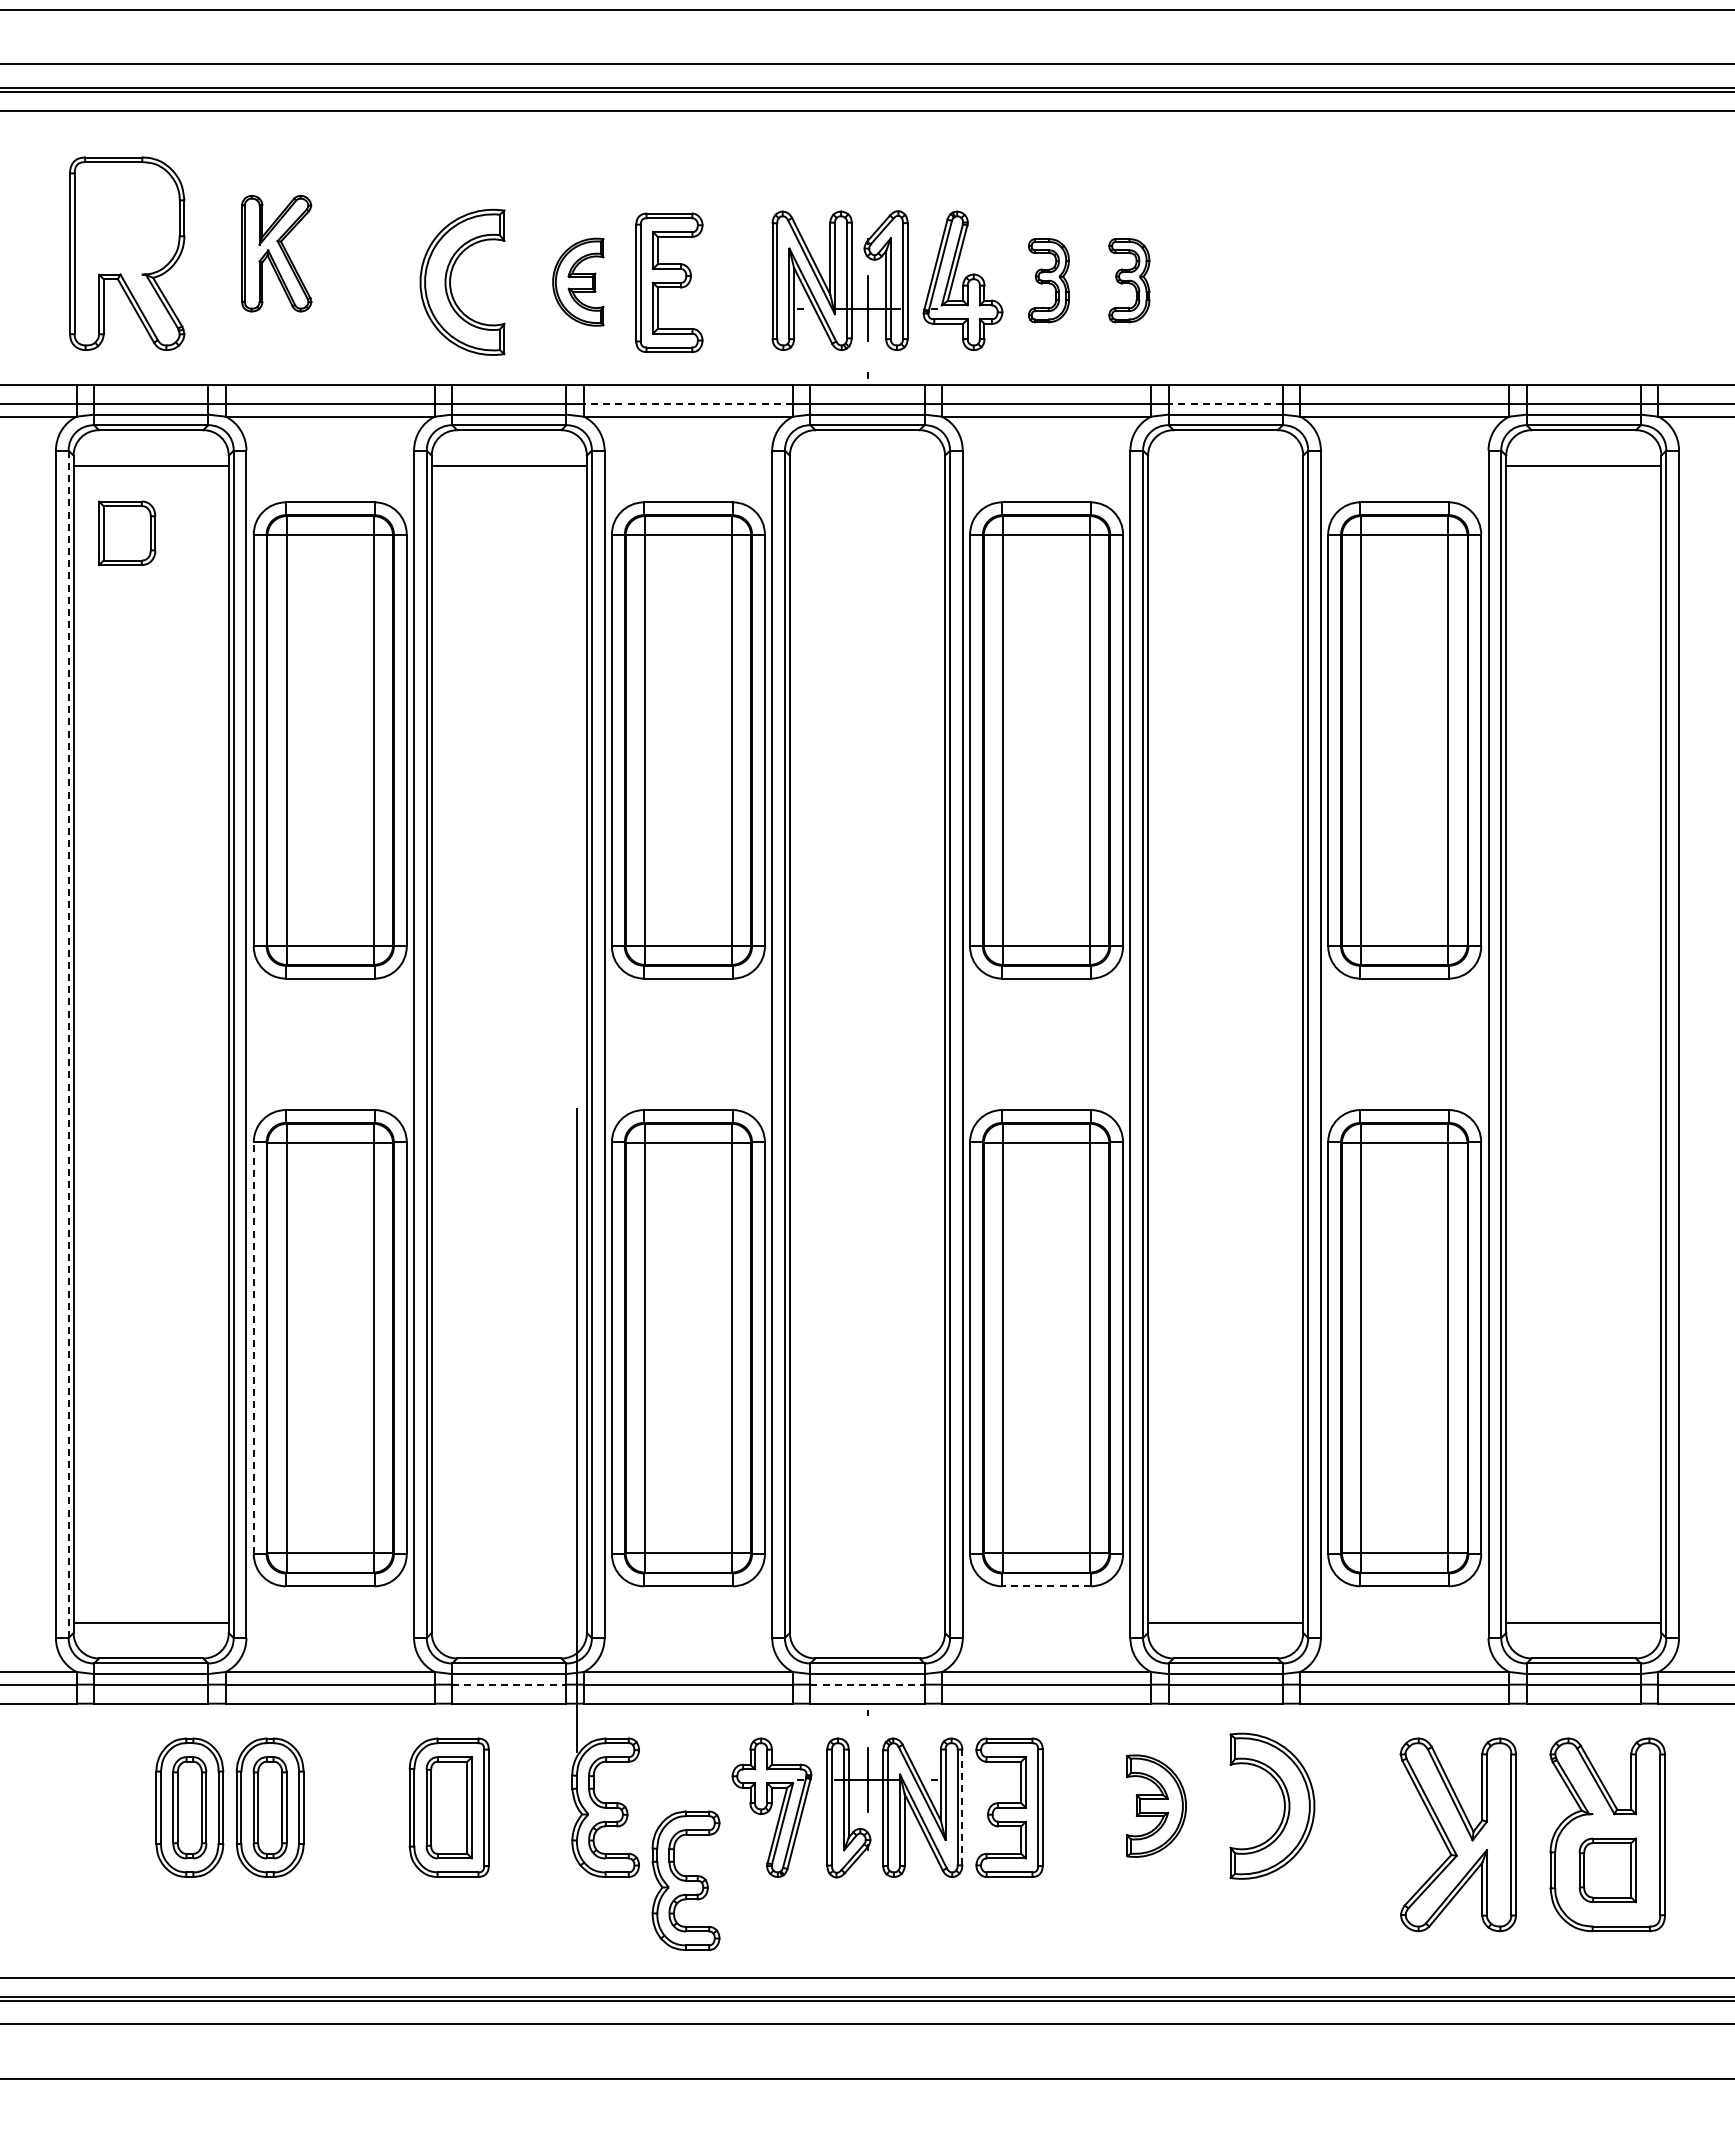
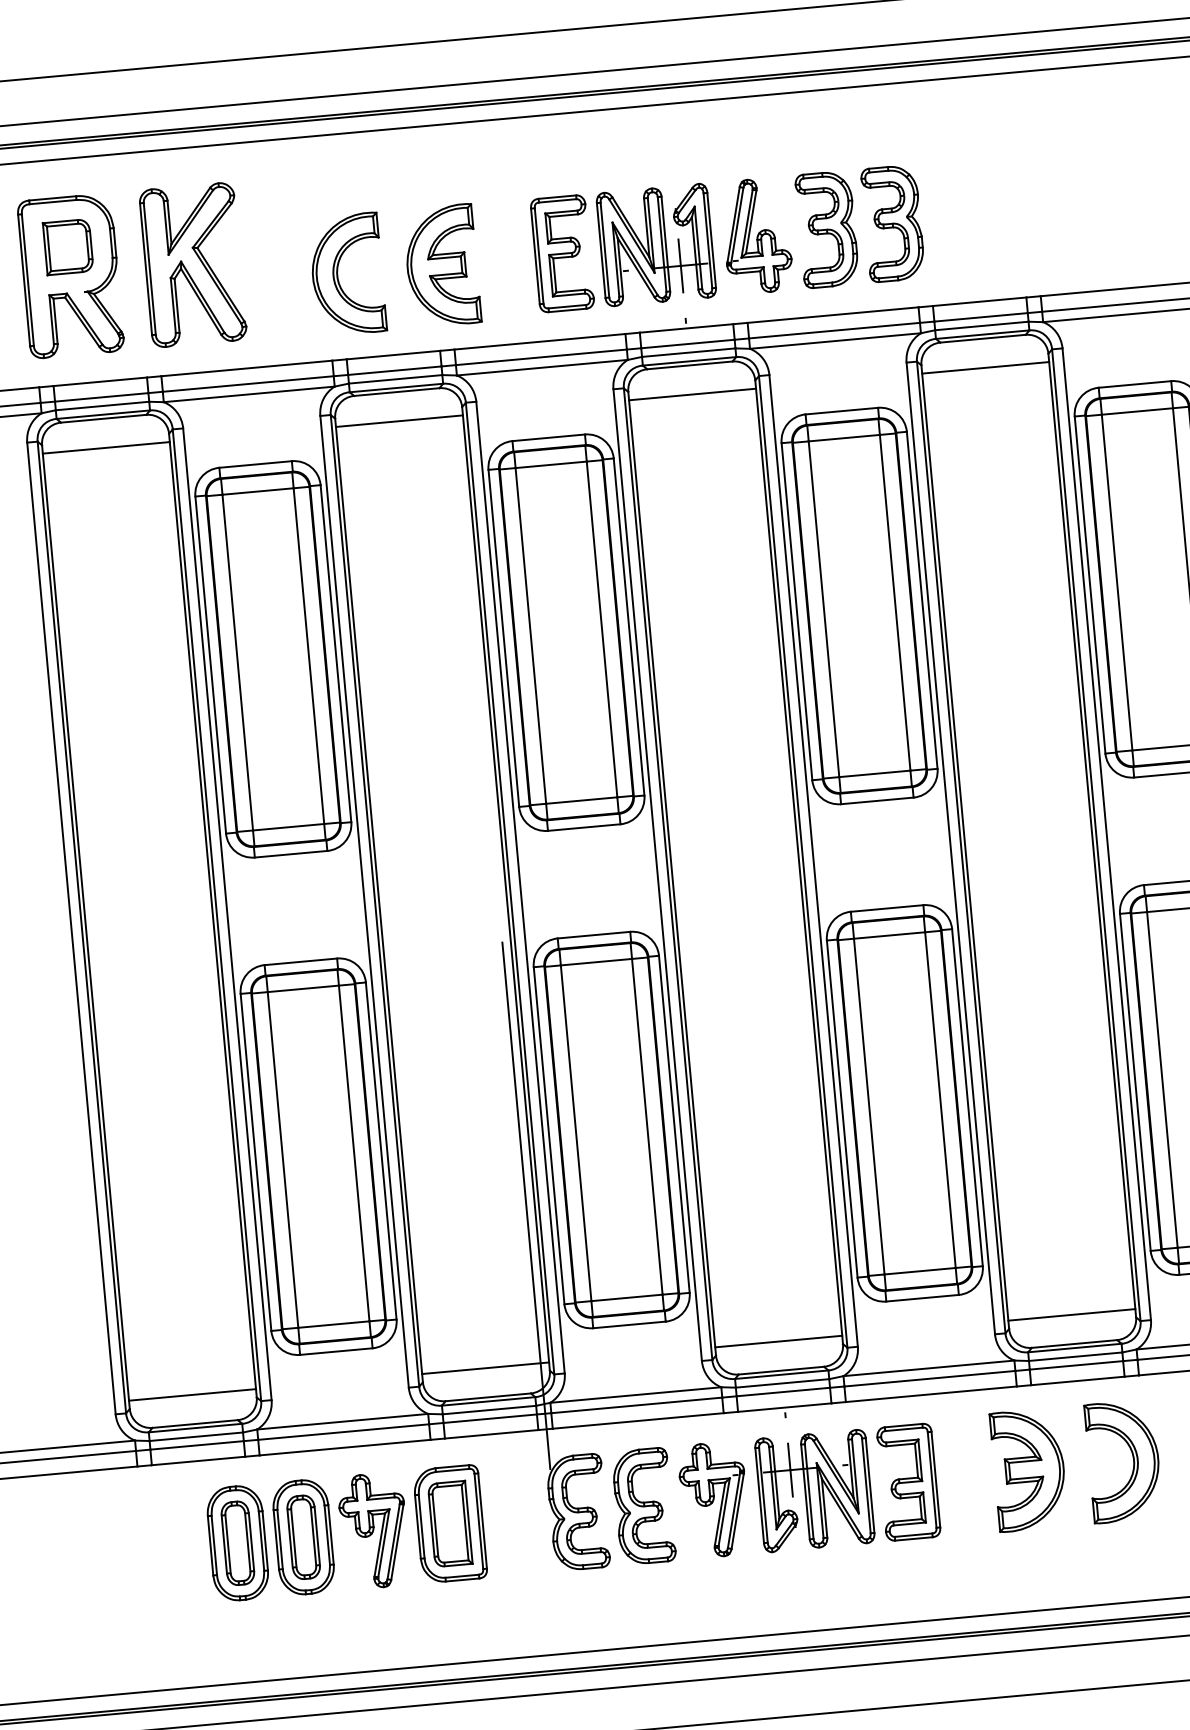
part: (276, 253) -> (193, 264), size x1.67
part: (1048, 280) -> (826, 229), size x1.67
part: (1129, 280) -> (893, 223), size x1.67
part: (578, 281) -> (442, 265), size x1.67
part: (669, 282) -> (562, 253), moved
line: (687, 404) -> (540, 357), dashed -> solid
line: (1225, 404) -> (981, 317), dashed -> solid
line: (867, 465) -> (692, 394), added
line: (1225, 465) -> (985, 367), added
part: (127, 533) -> (68, 247), moved
line: (68, 1044) -> (81, 927), dashed -> solid
line: (253, 1348) -> (255, 1162), dashed -> solid
line: (1046, 1586) -> (922, 1298), dashed -> solid
line: (508, 1622) -> (484, 1367), added
line: (867, 1622) -> (778, 1341), added
line: (509, 1684) -> (490, 1418), dashed -> solid
line: (867, 1684) -> (783, 1391), dashed -> solid
part: (1156, 1805) -> (1028, 1469), size x1.43
part: (355, 1807) -> (373, 1530), added
line: (962, 1807) -> (870, 1485), dashed -> solid
part: (685, 1880) -> (643, 1506), moved

